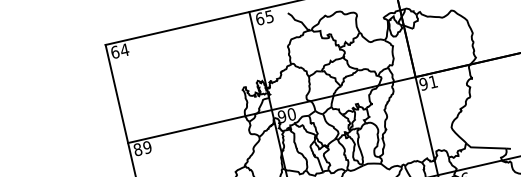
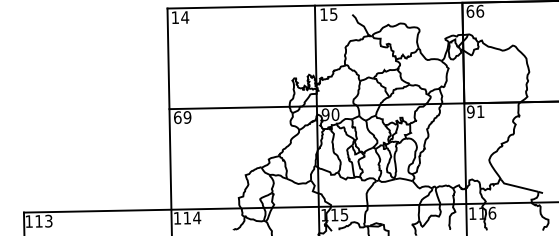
text: (259, 18) -> (323, 14), 65 -> 15
text: (115, 52) -> (175, 17), 64 -> 14
text: (137, 149) -> (177, 117), 89 -> 69

